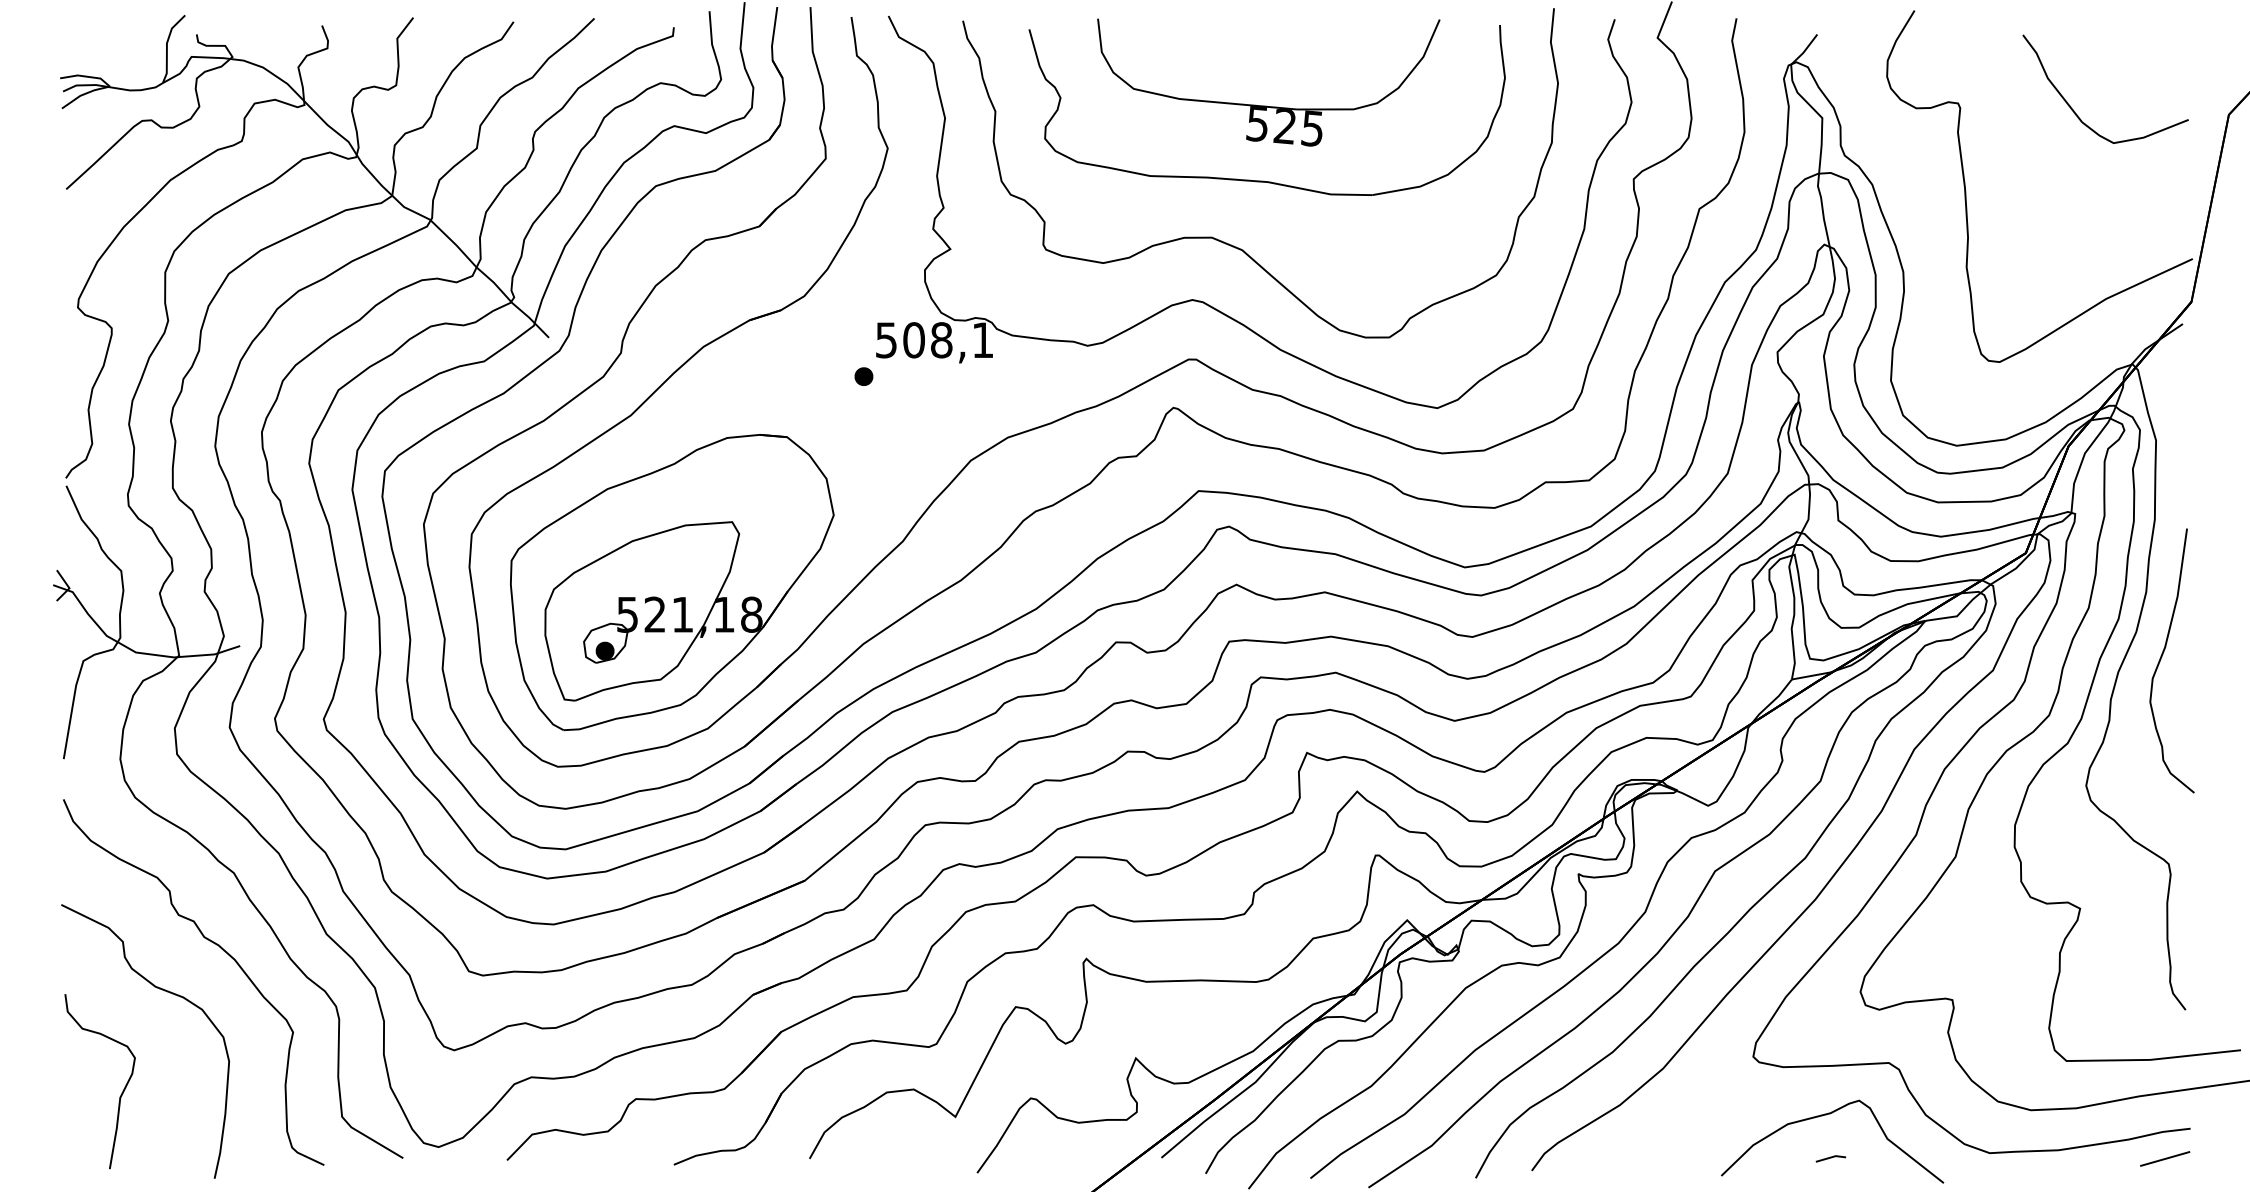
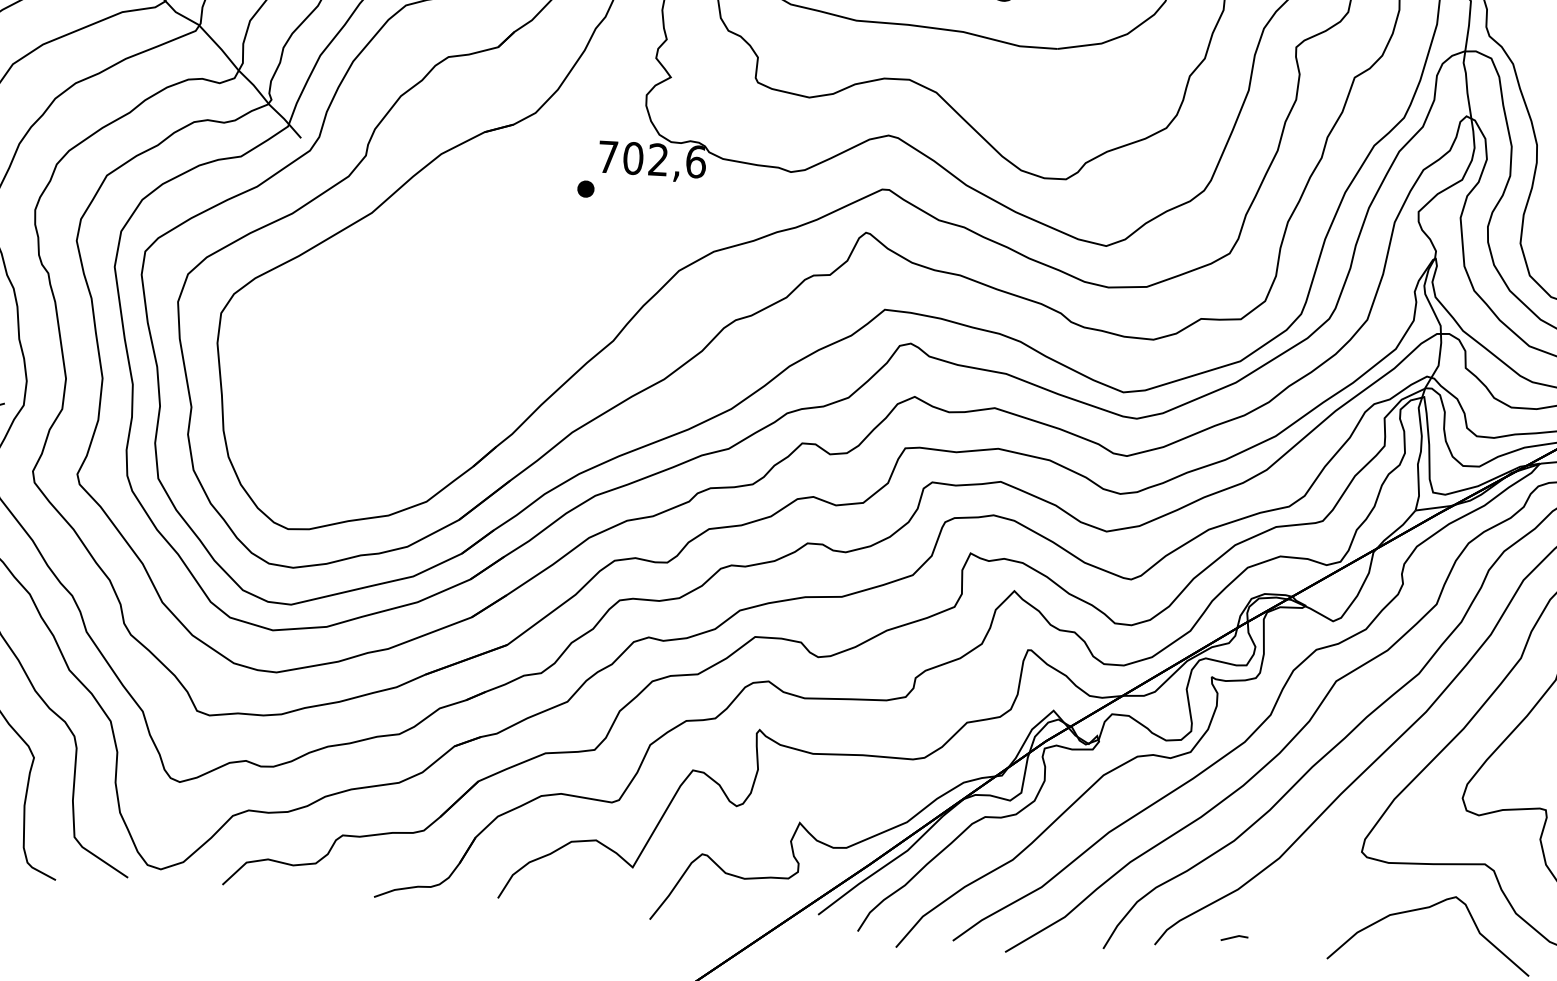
text: (935, 340) -> (652, 159), 508,1 -> 702,6
part: (672, 582) -> (401, 367), removed
line: (1830, 1158) -> (1234, 937), moved

